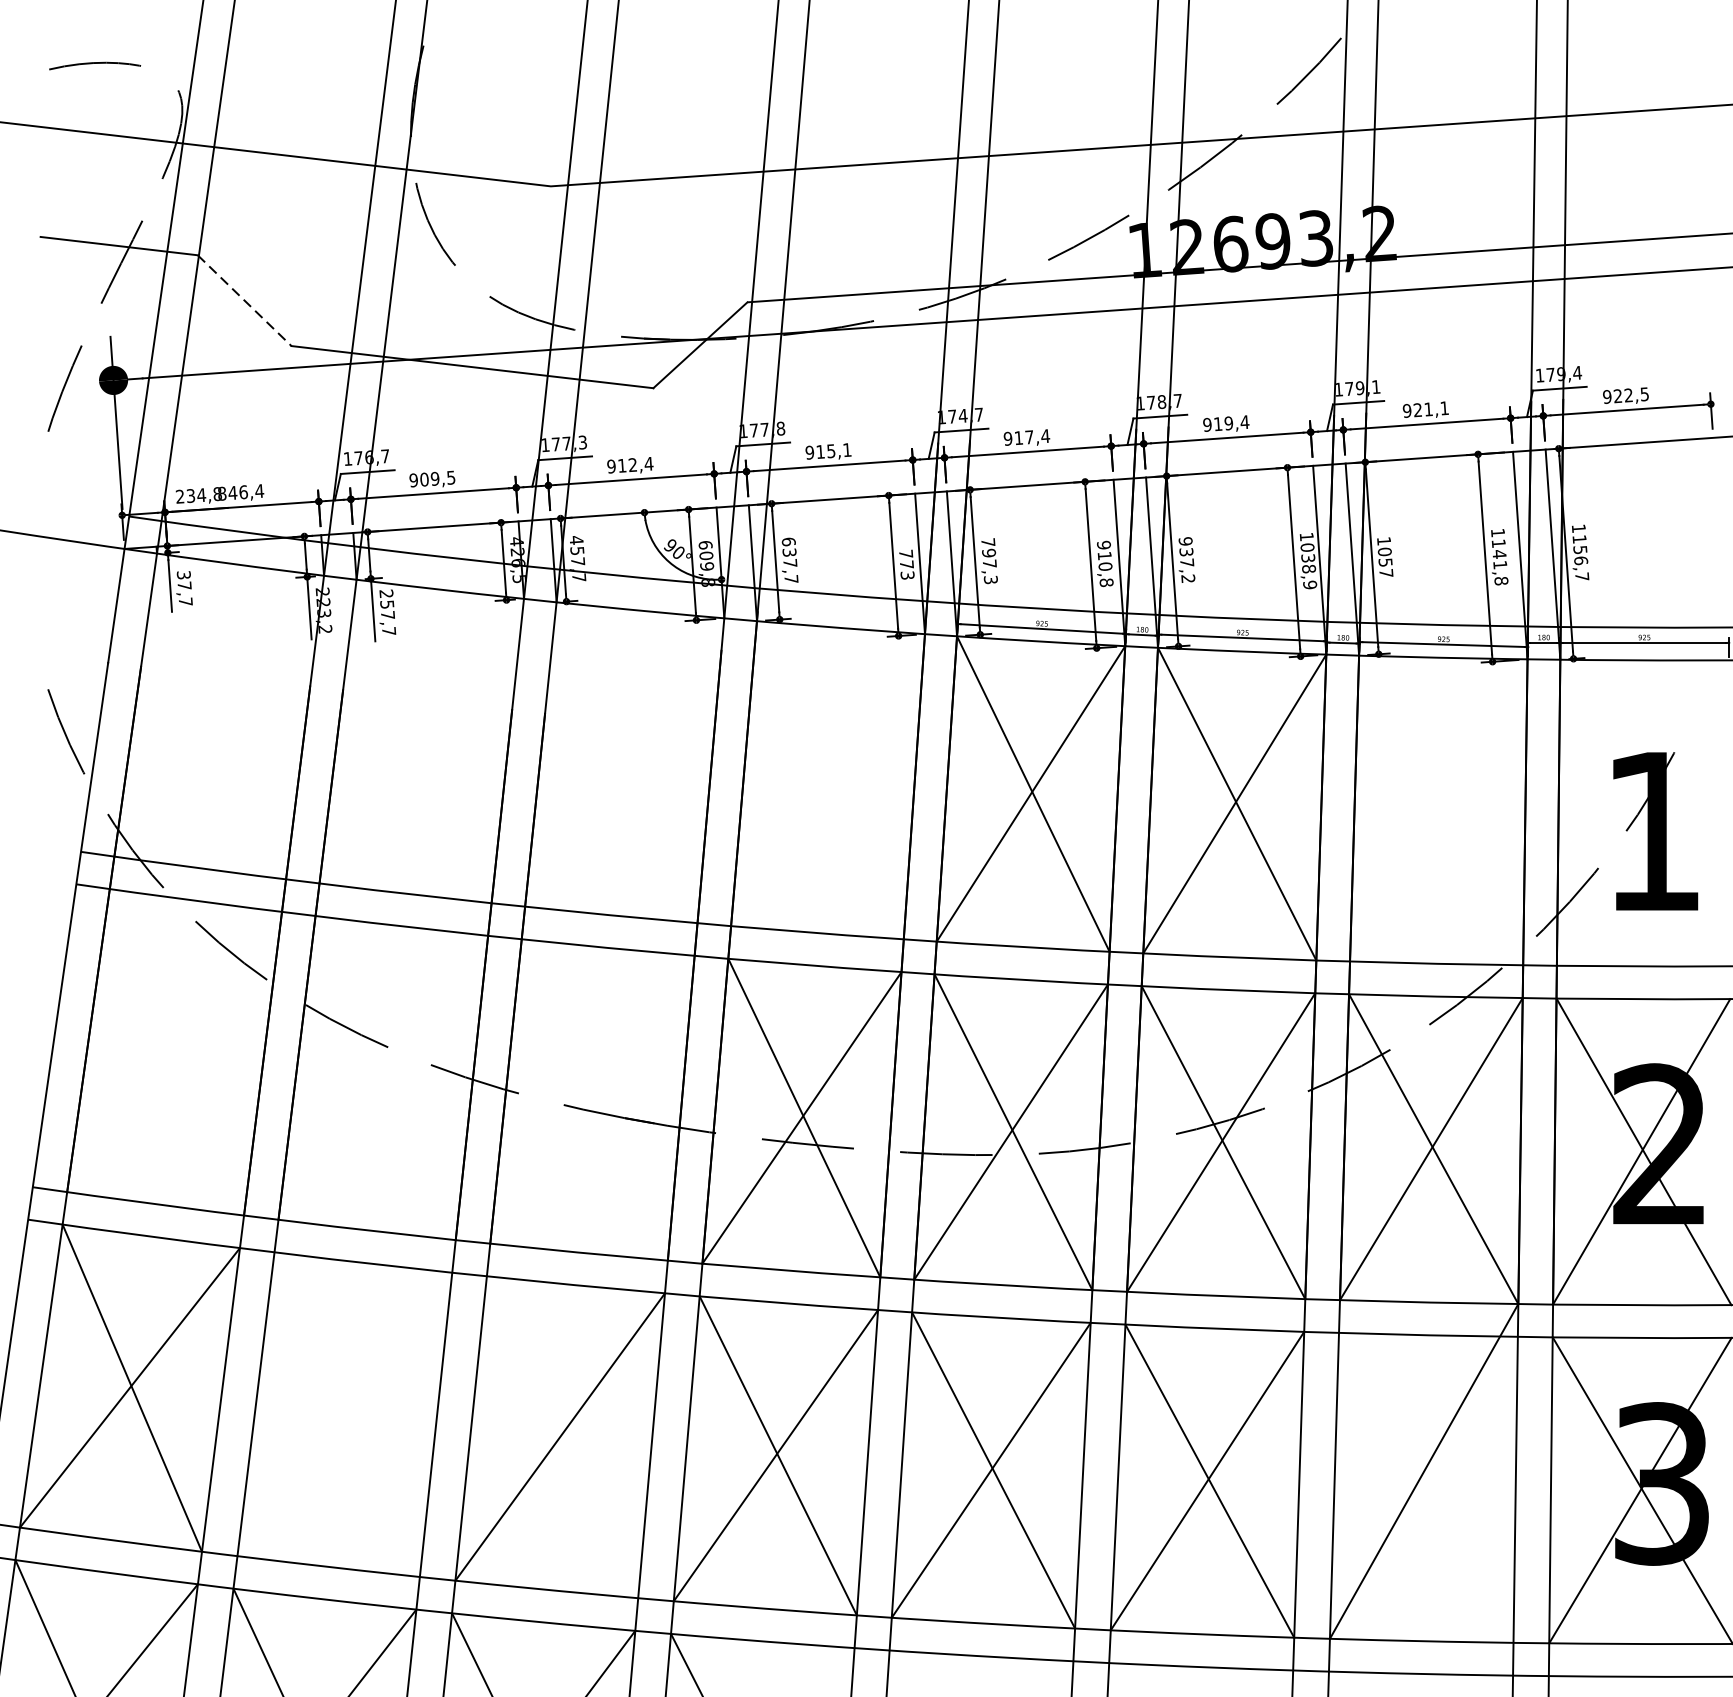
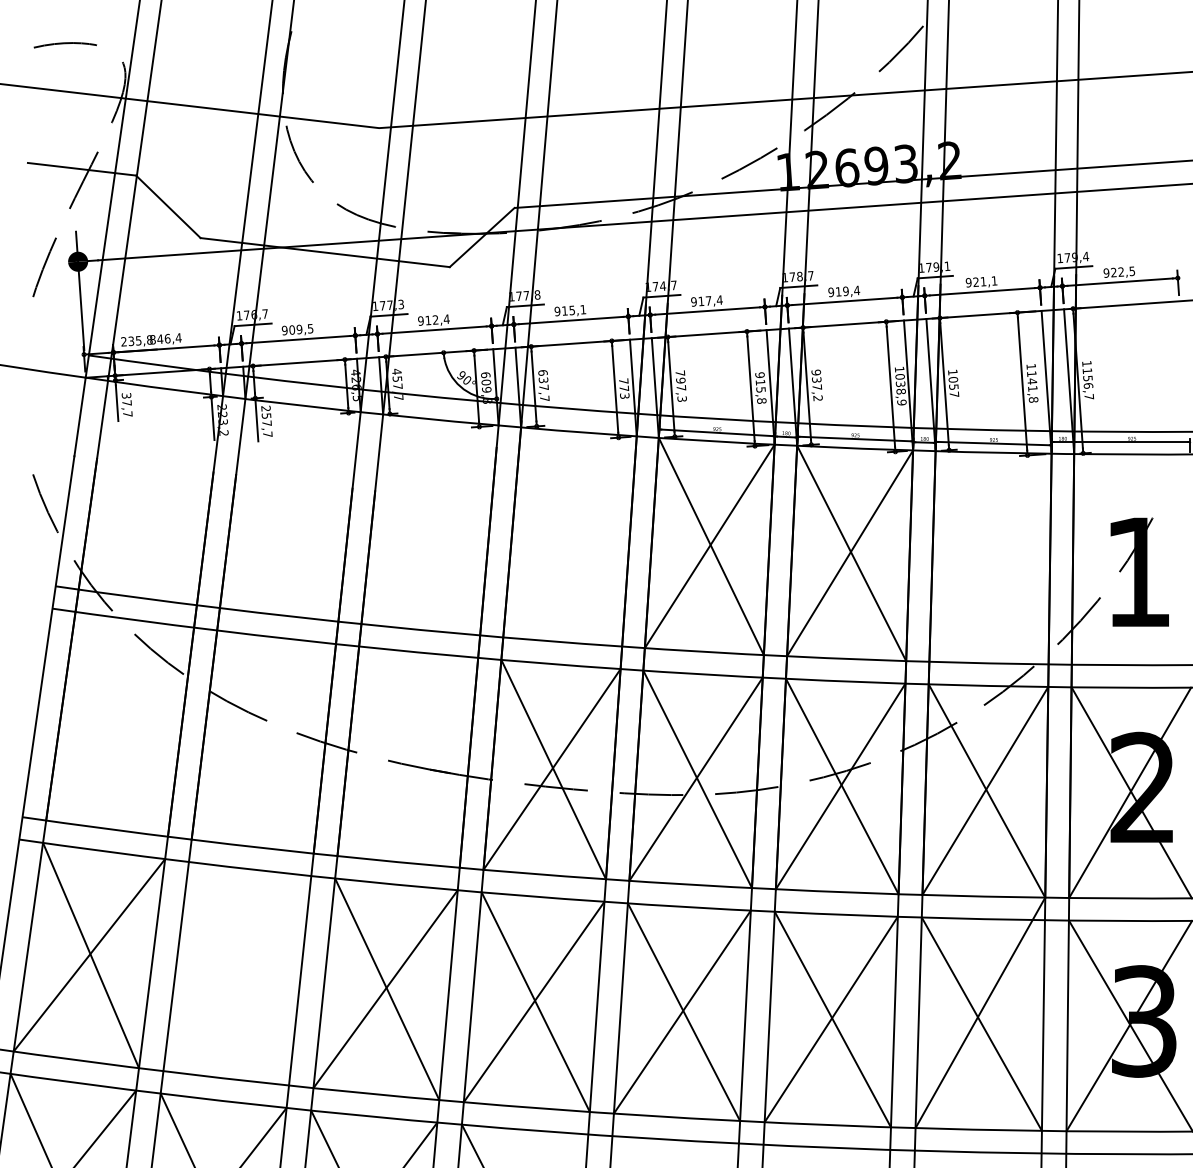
line: (244, 300) -> (168, 206), dashed -> solid
text: (201, 494) -> (138, 340), 234,8 -> 235,8
text: (1104, 565) -> (760, 389), 910,8 -> 915,8
line: (562, 1437) -> (387, 989), added
line: (1425, 1486) -> (981, 1023), added

